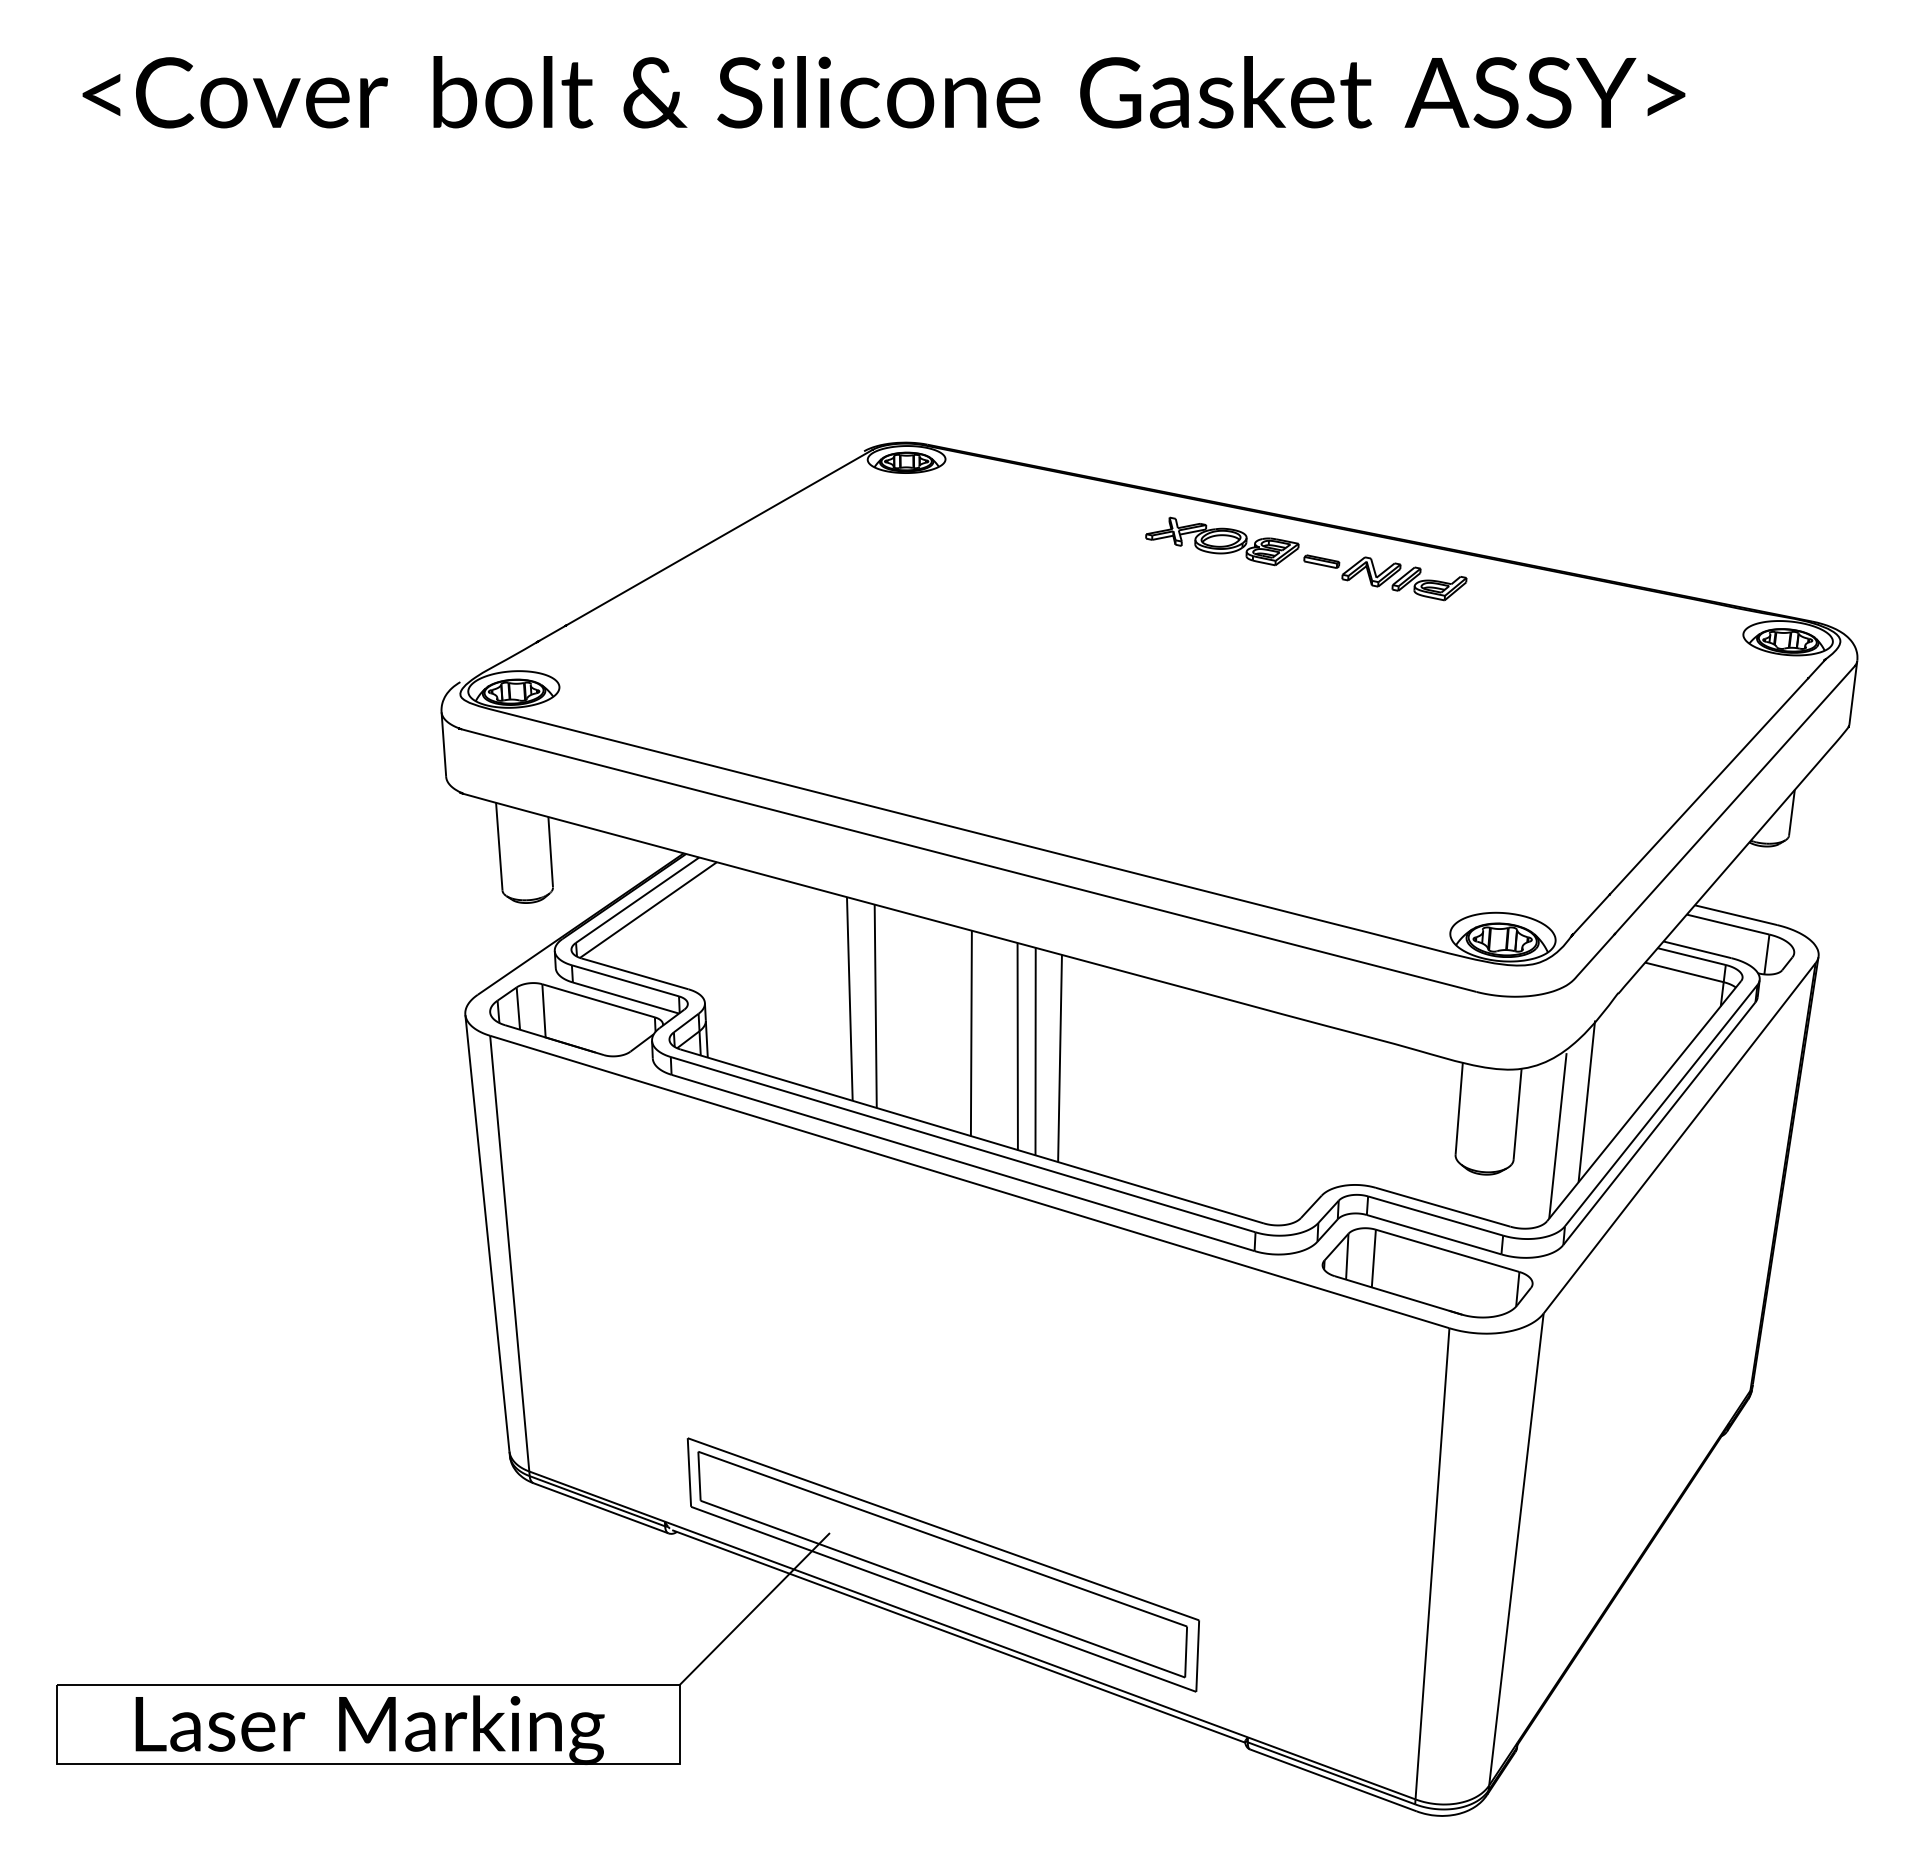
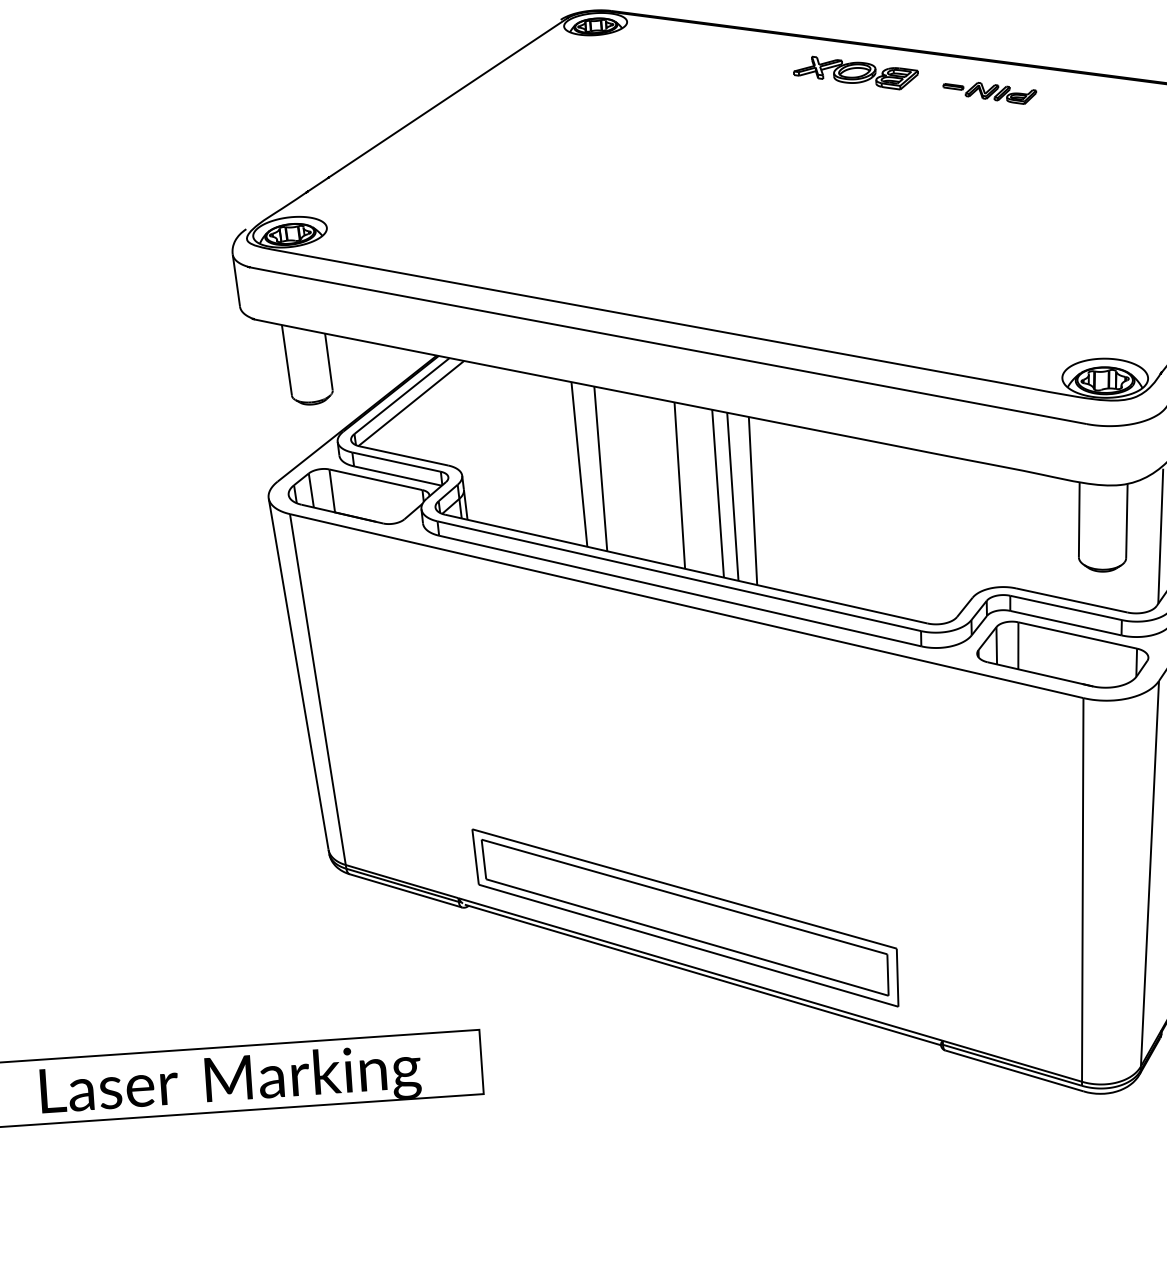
part: (1385, 577) -> (990, 93), size x0.7
line: (754, 1609) -> (535, 964), removed

